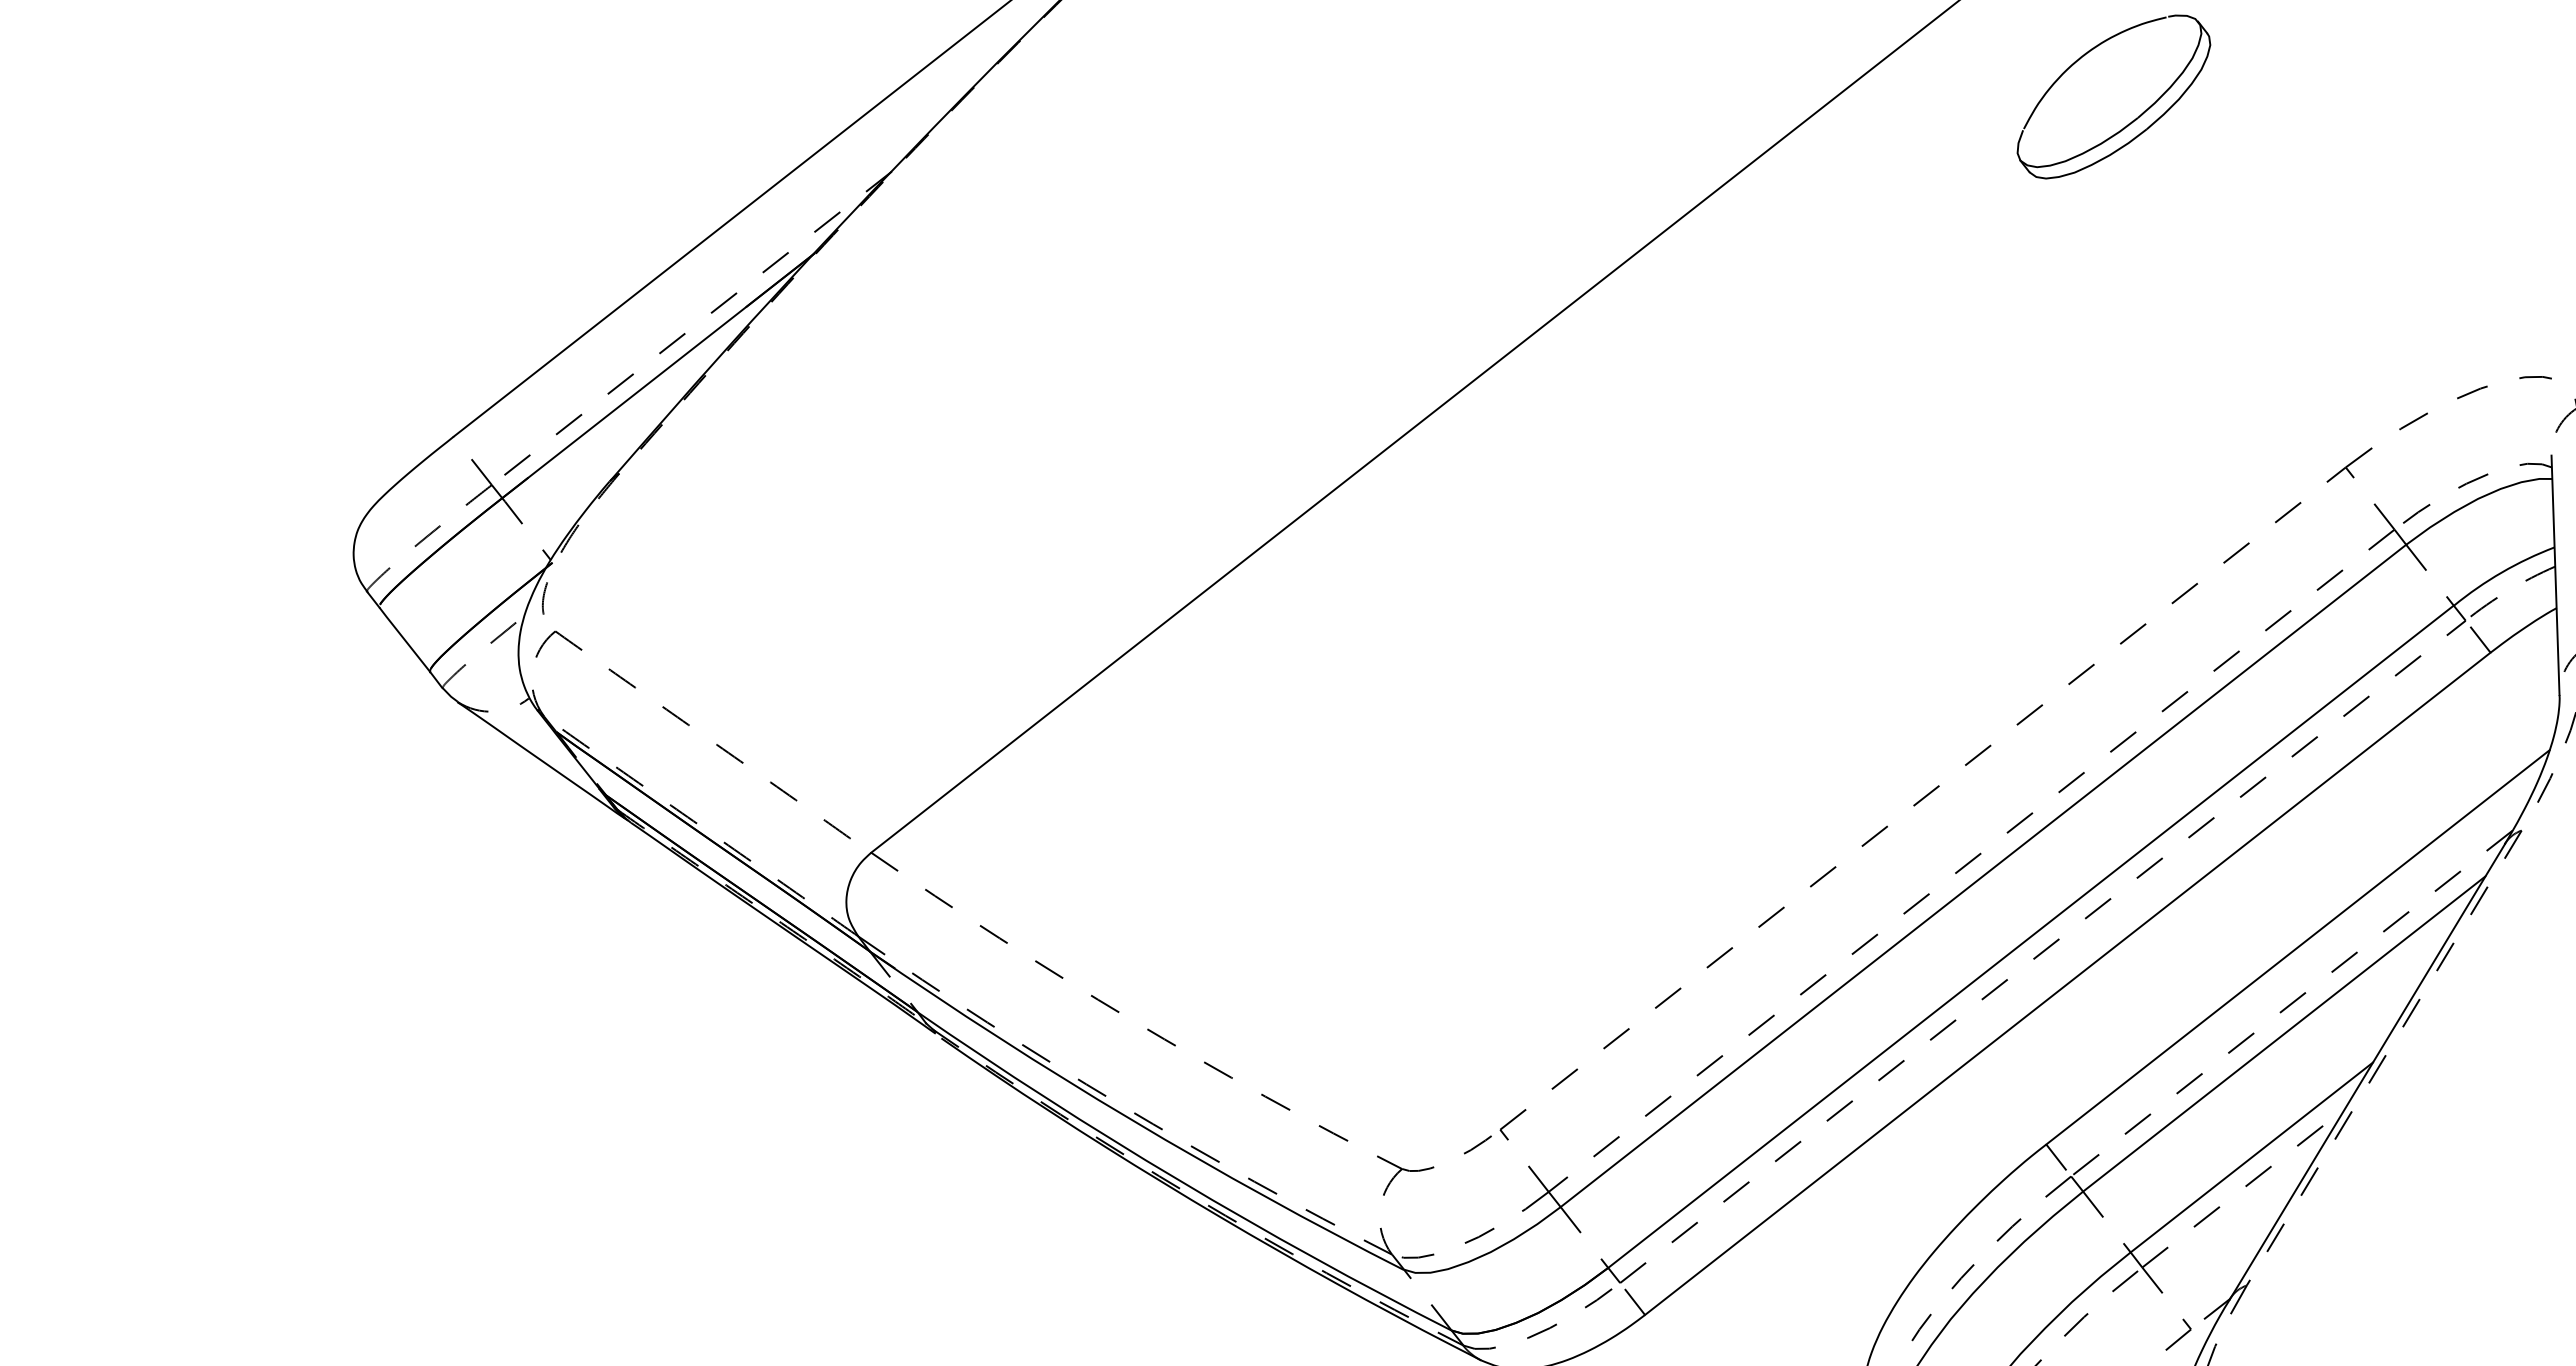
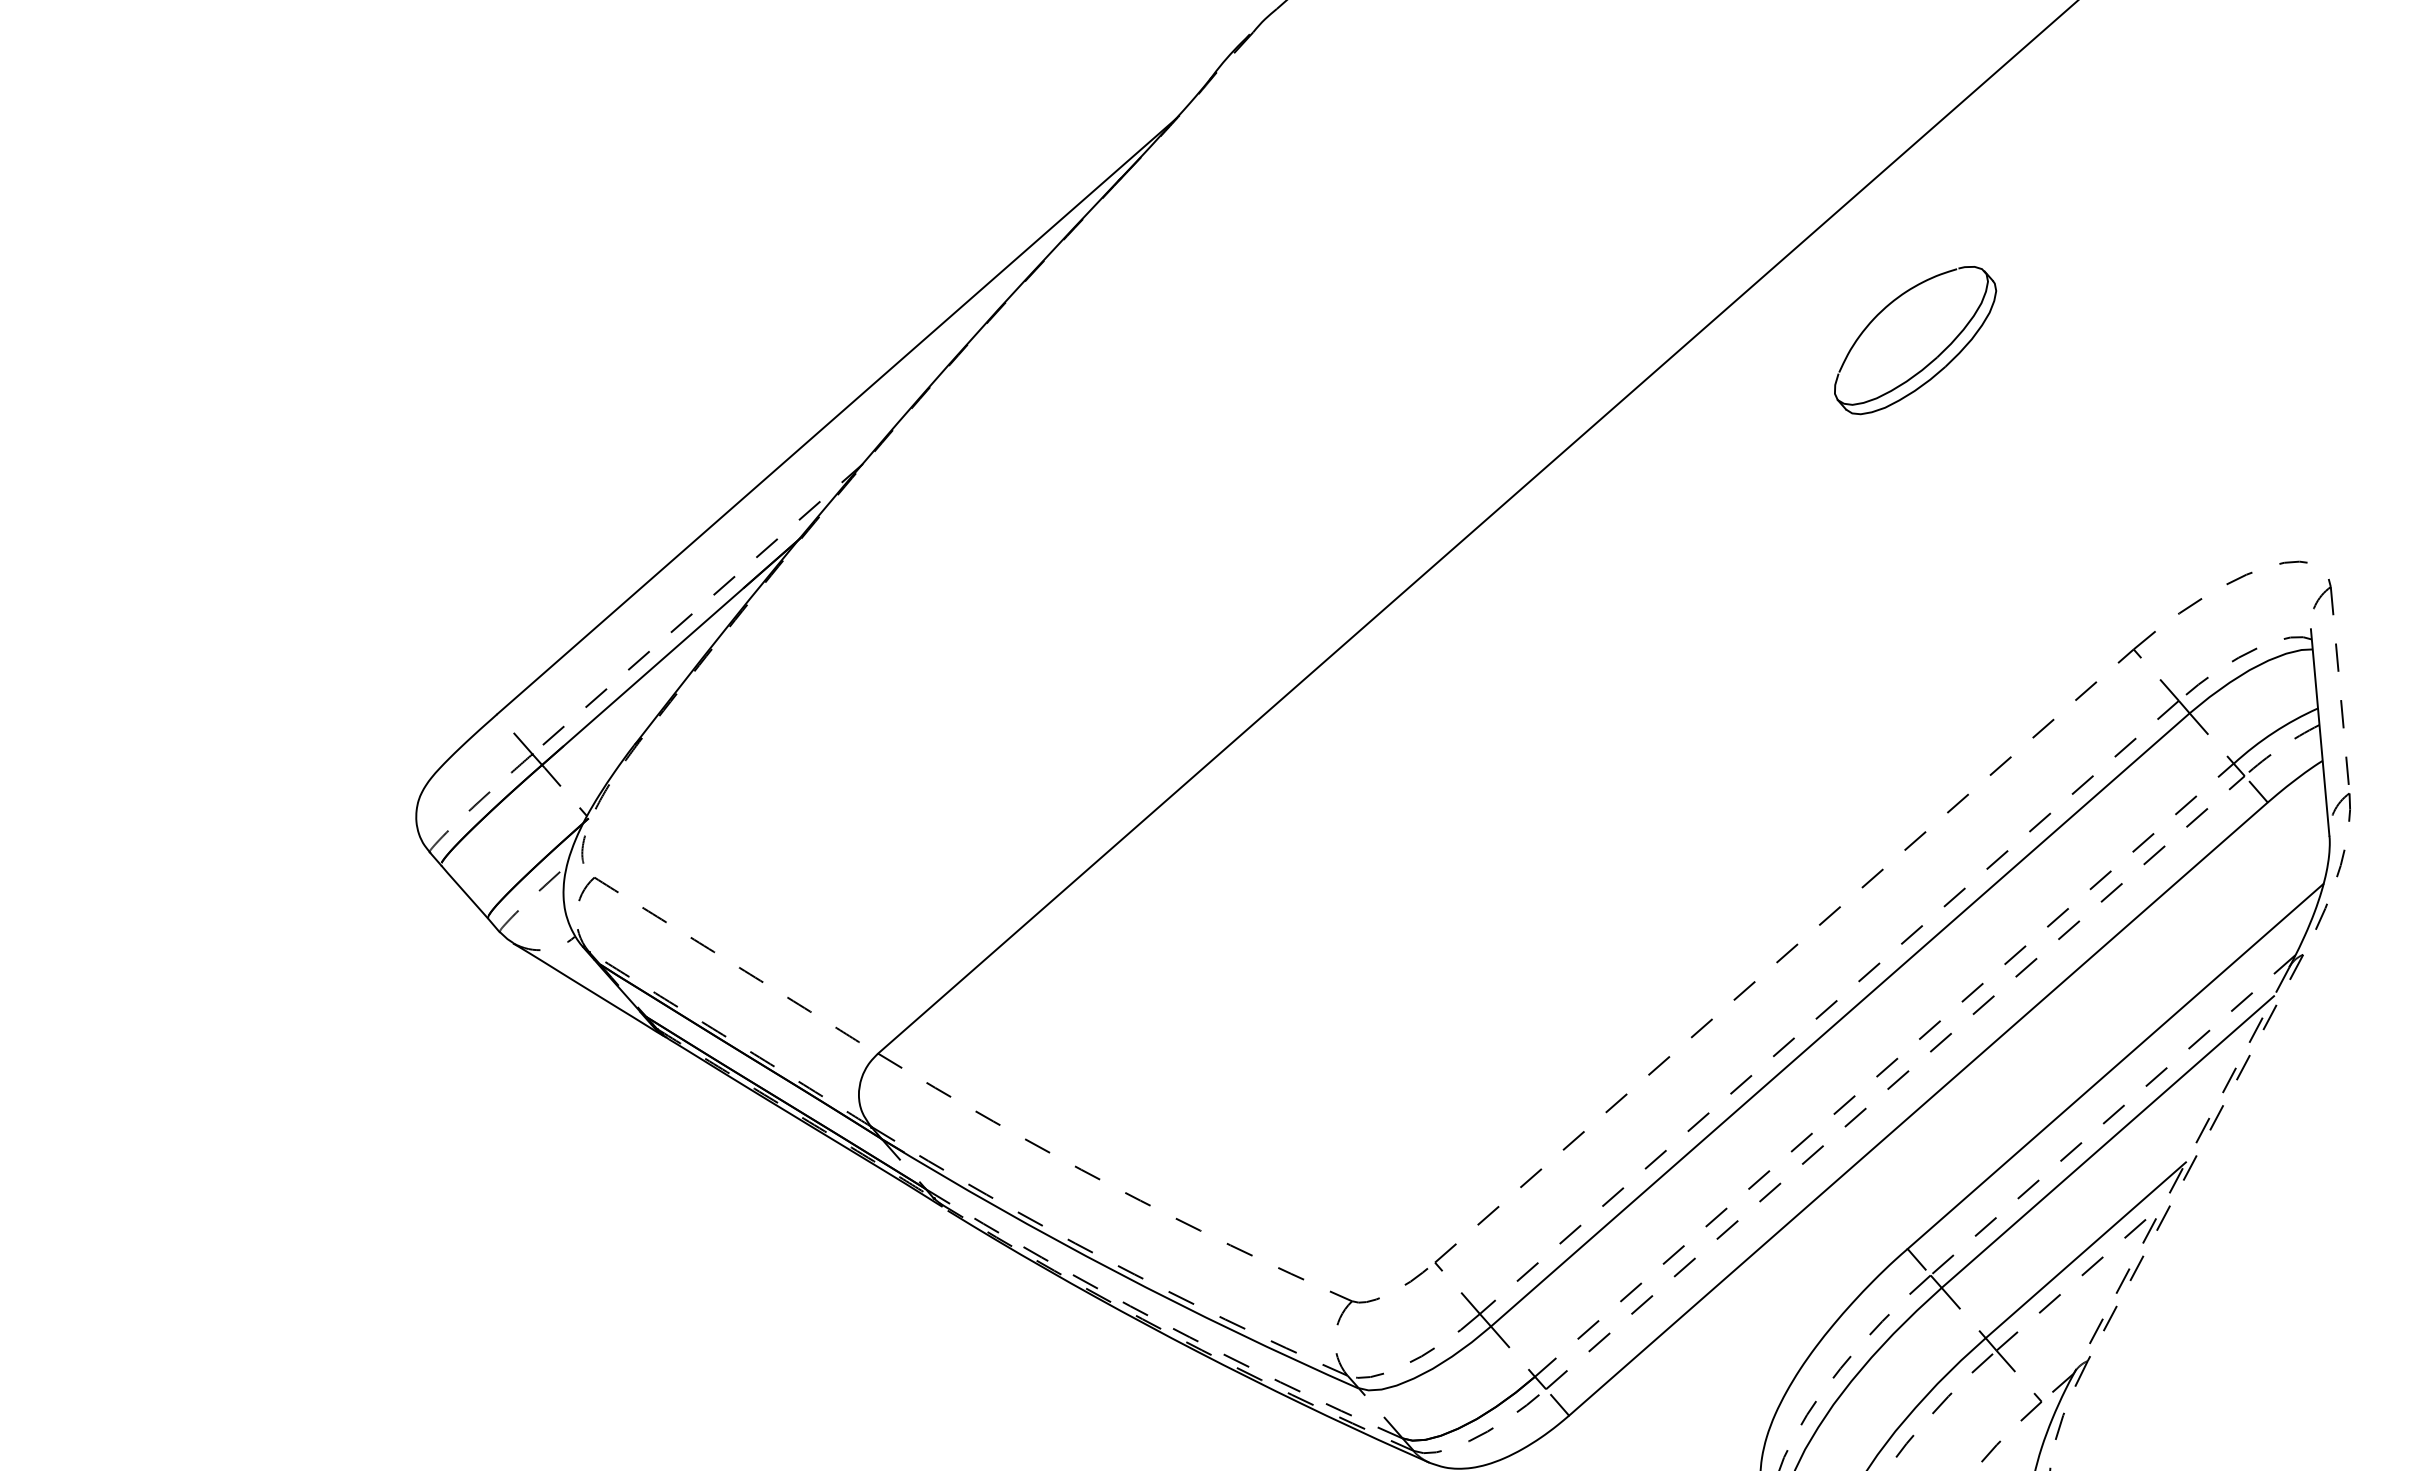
line: (2031, 937) -> (1884, 1070), solid -> dashed
line: (2367, 1072) -> (2181, 1171), solid -> dashed
arc: (1178, 1179) -> (1159, 1321), solid -> dashed

